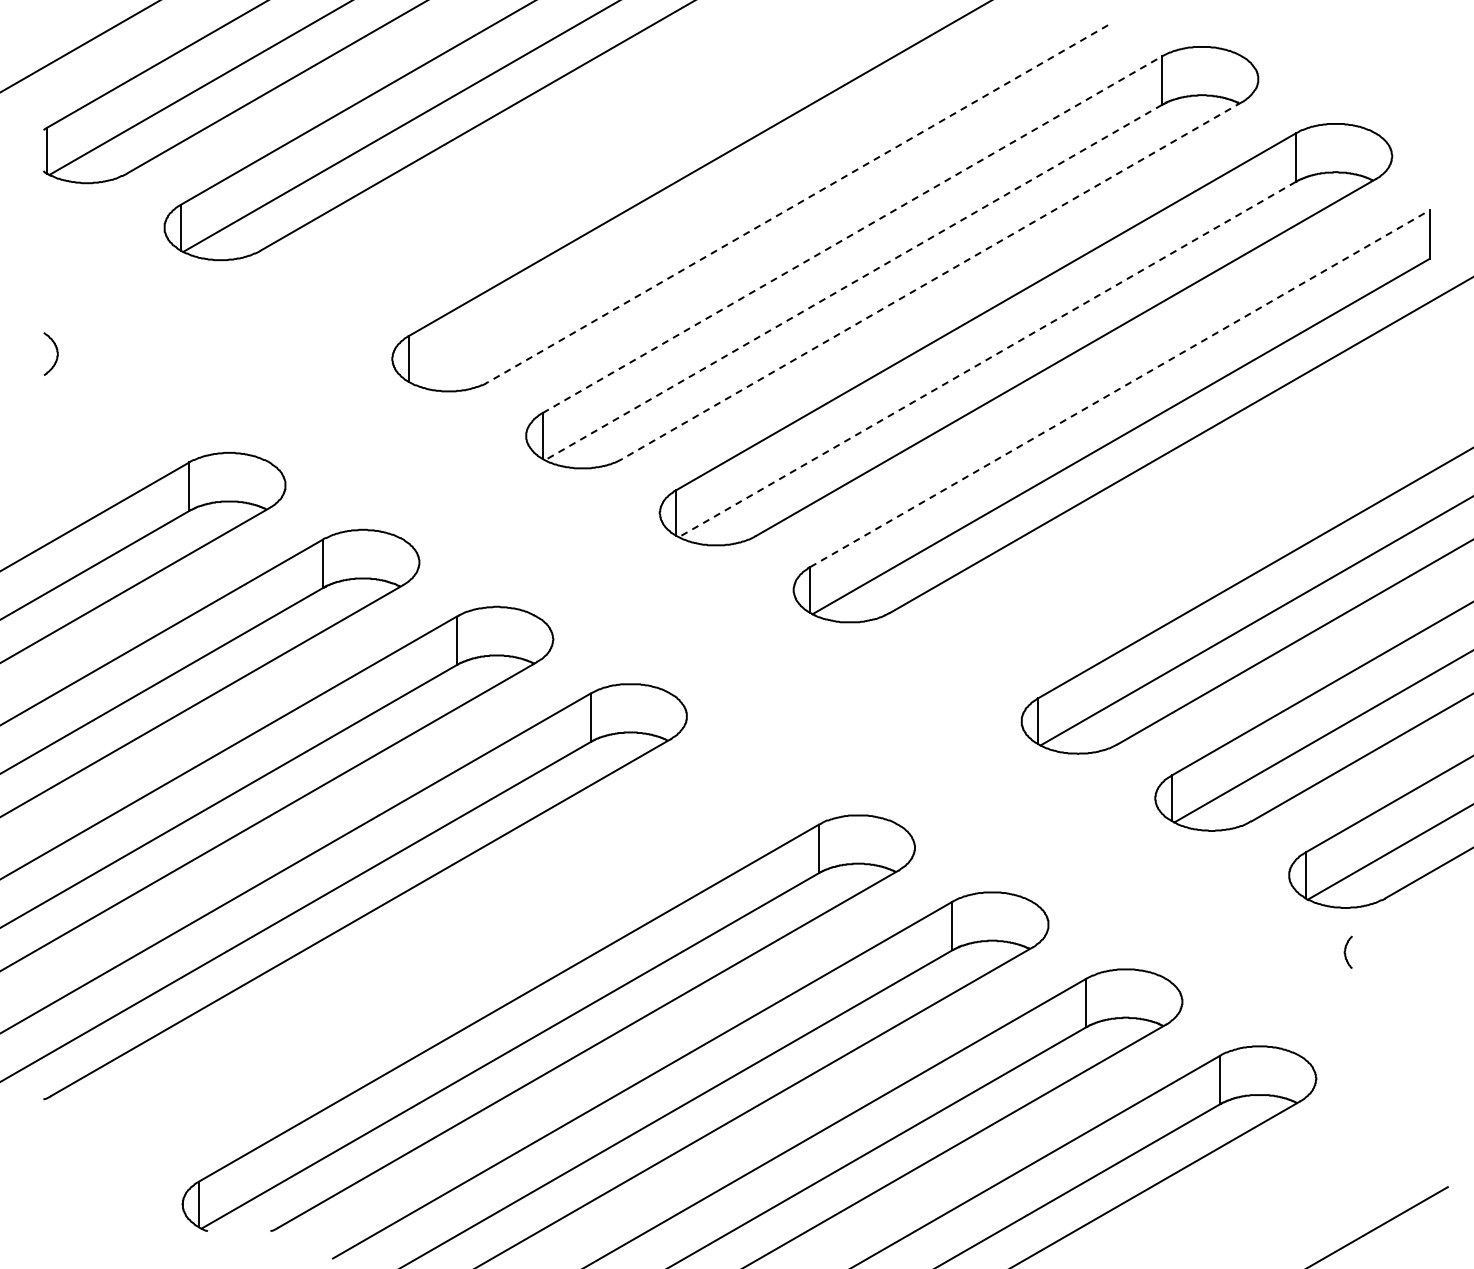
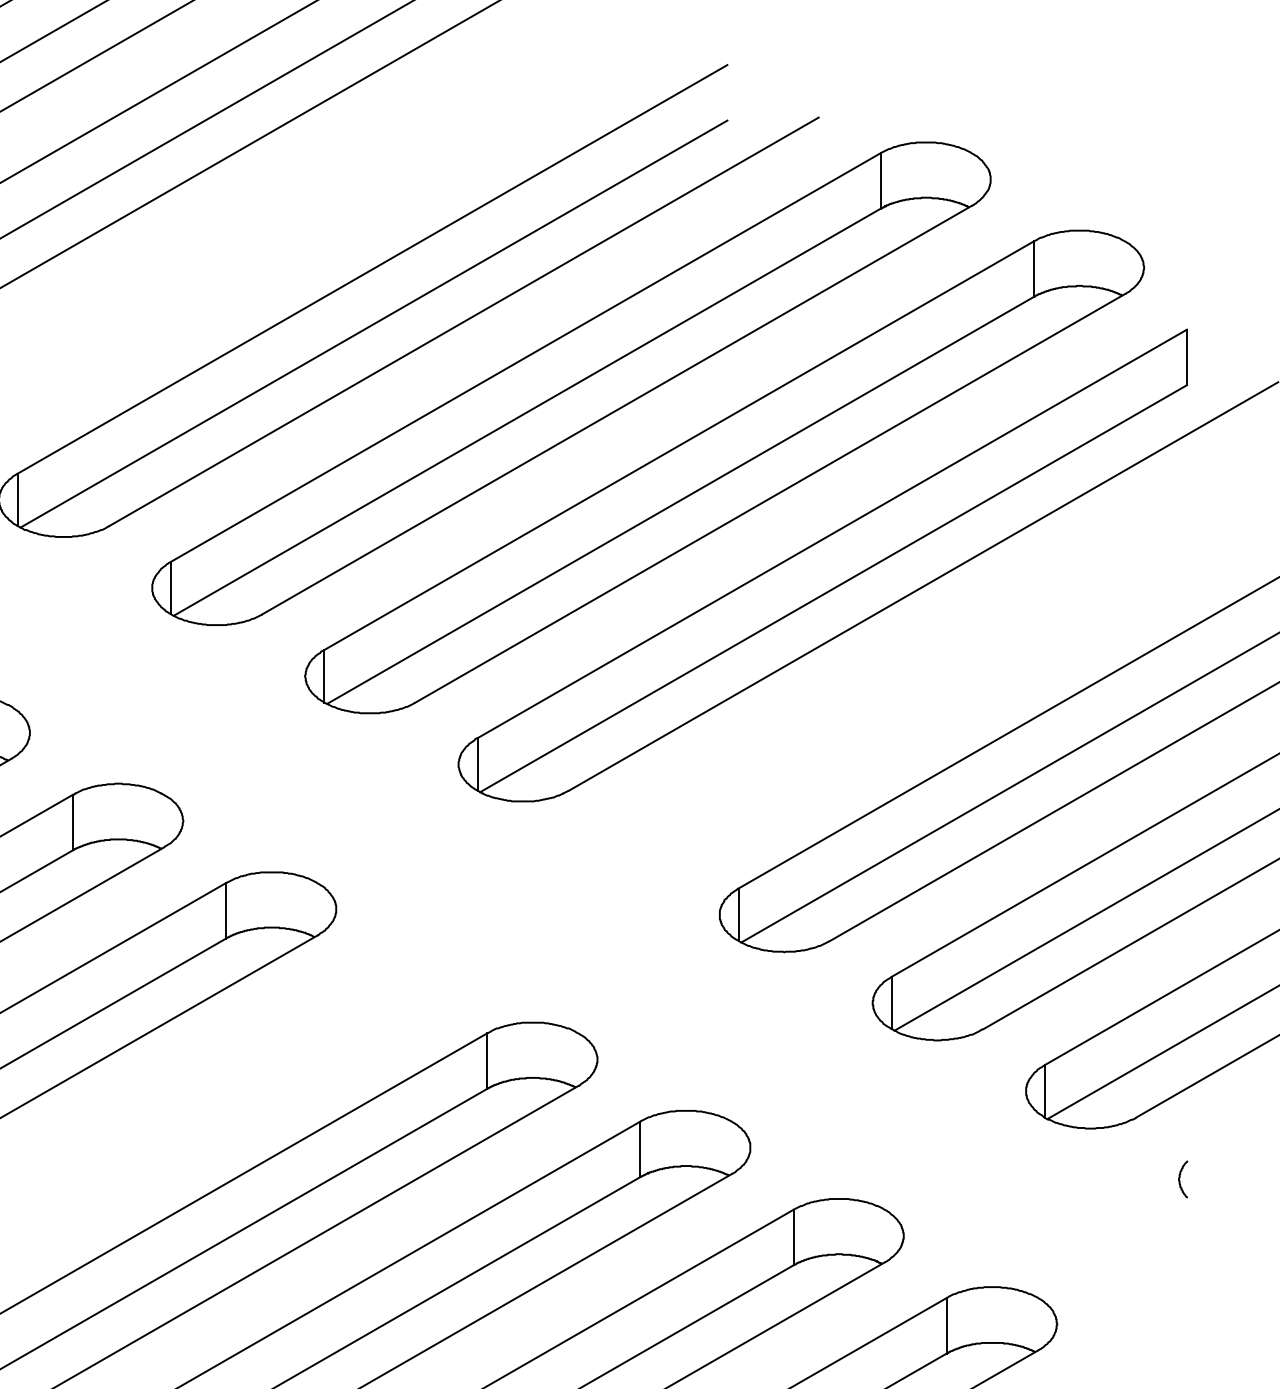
line: (797, 203) -> (462, 321), dashed -> solid
line: (719, 205) -> (373, 324), added
line: (852, 234) -> (525, 357), dashed -> solid
line: (931, 280) -> (616, 409), dashed -> solid
line: (853, 282) -> (527, 412), dashed -> solid
line: (986, 359) -> (679, 500), dashed -> solid
line: (1120, 388) -> (832, 533), dashed -> solid
curve: (1346, 950) -> (1181, 1177), moved

